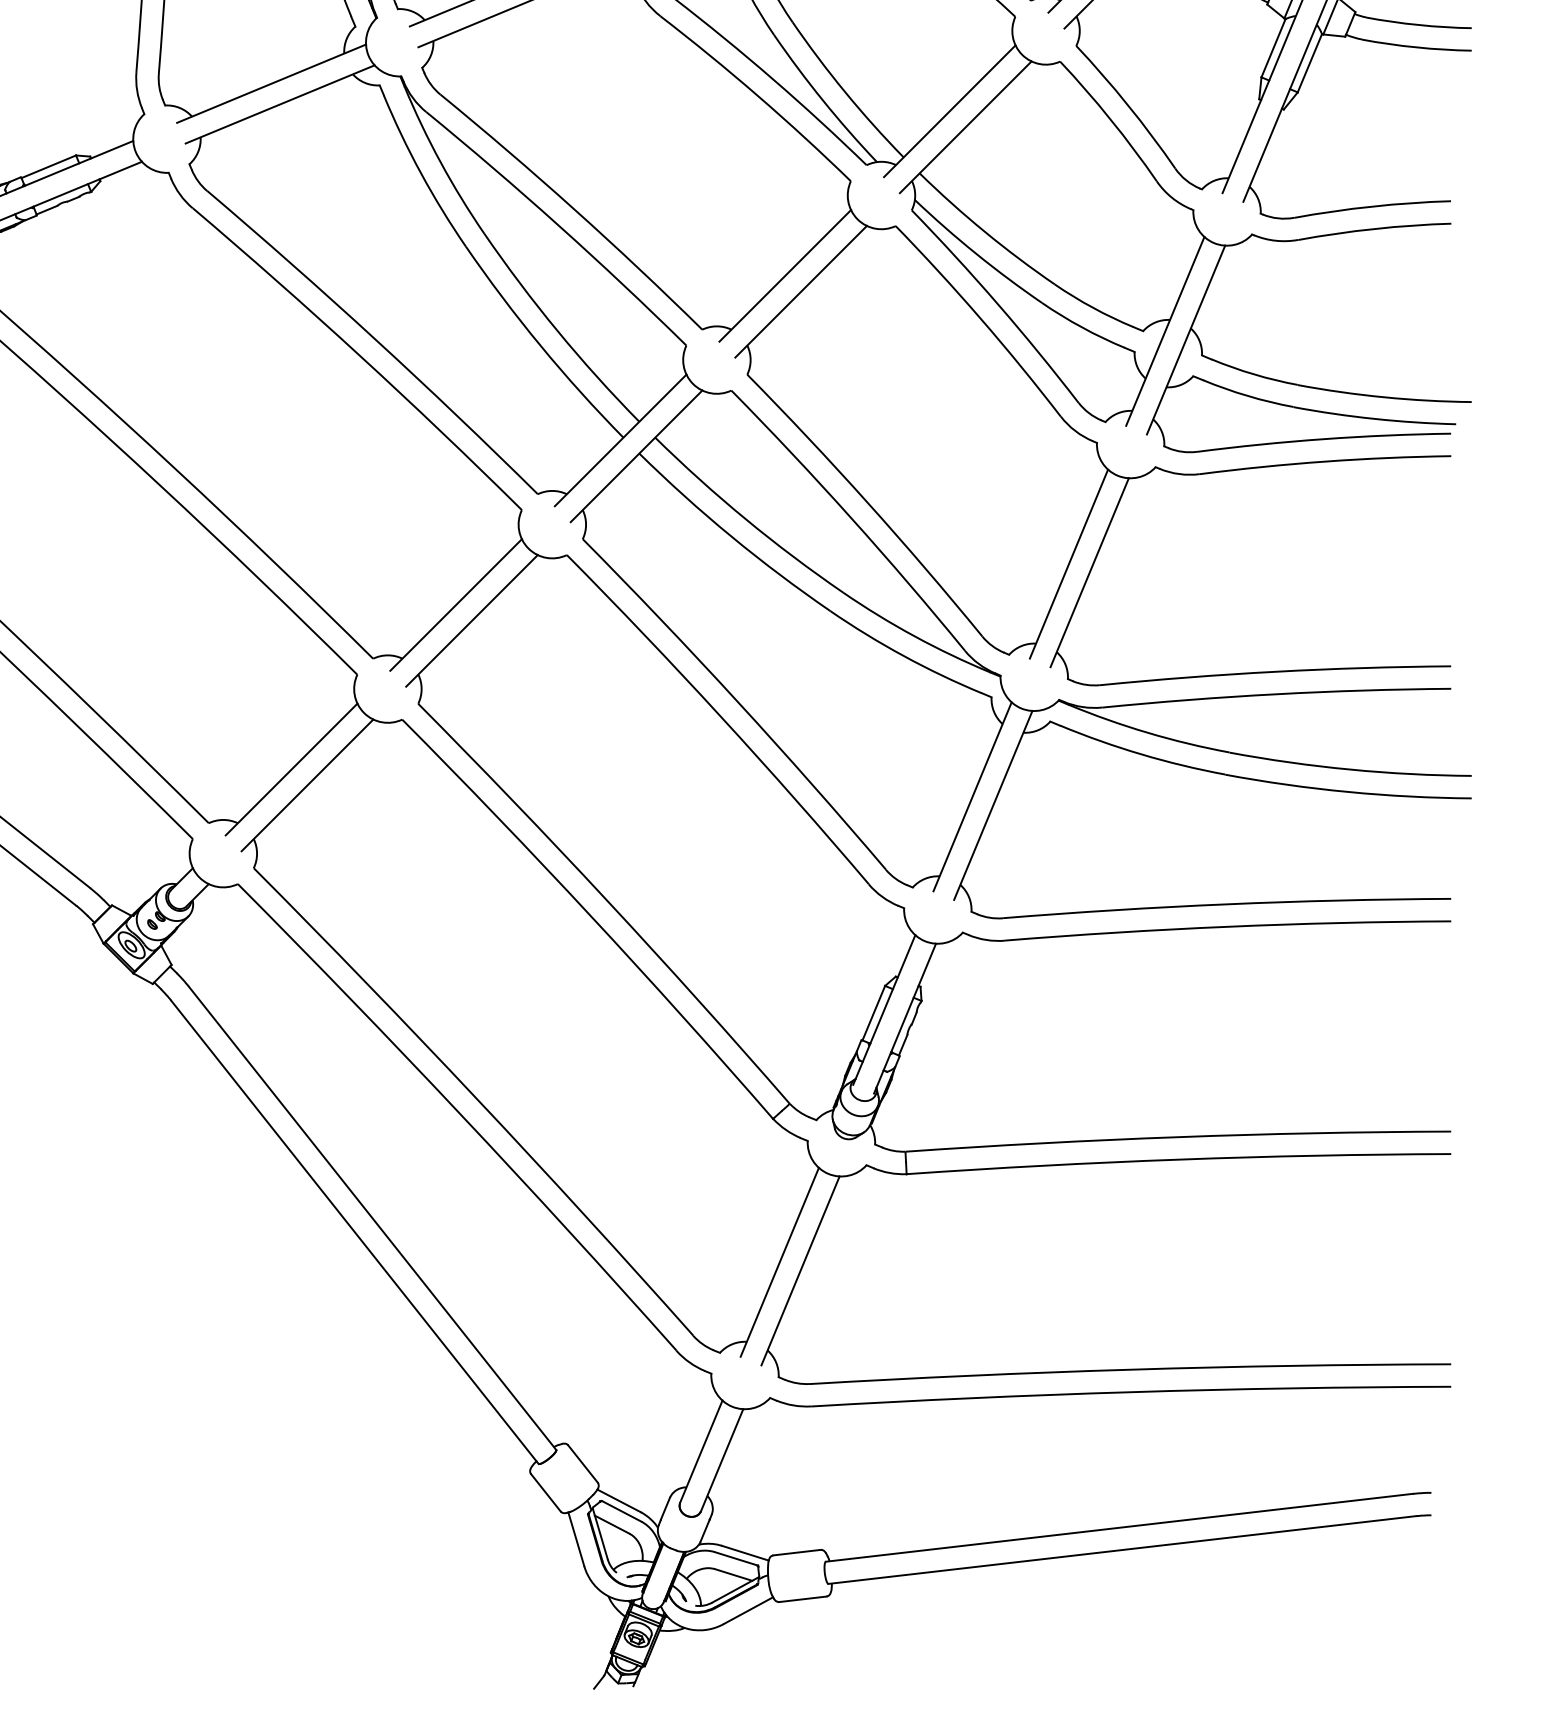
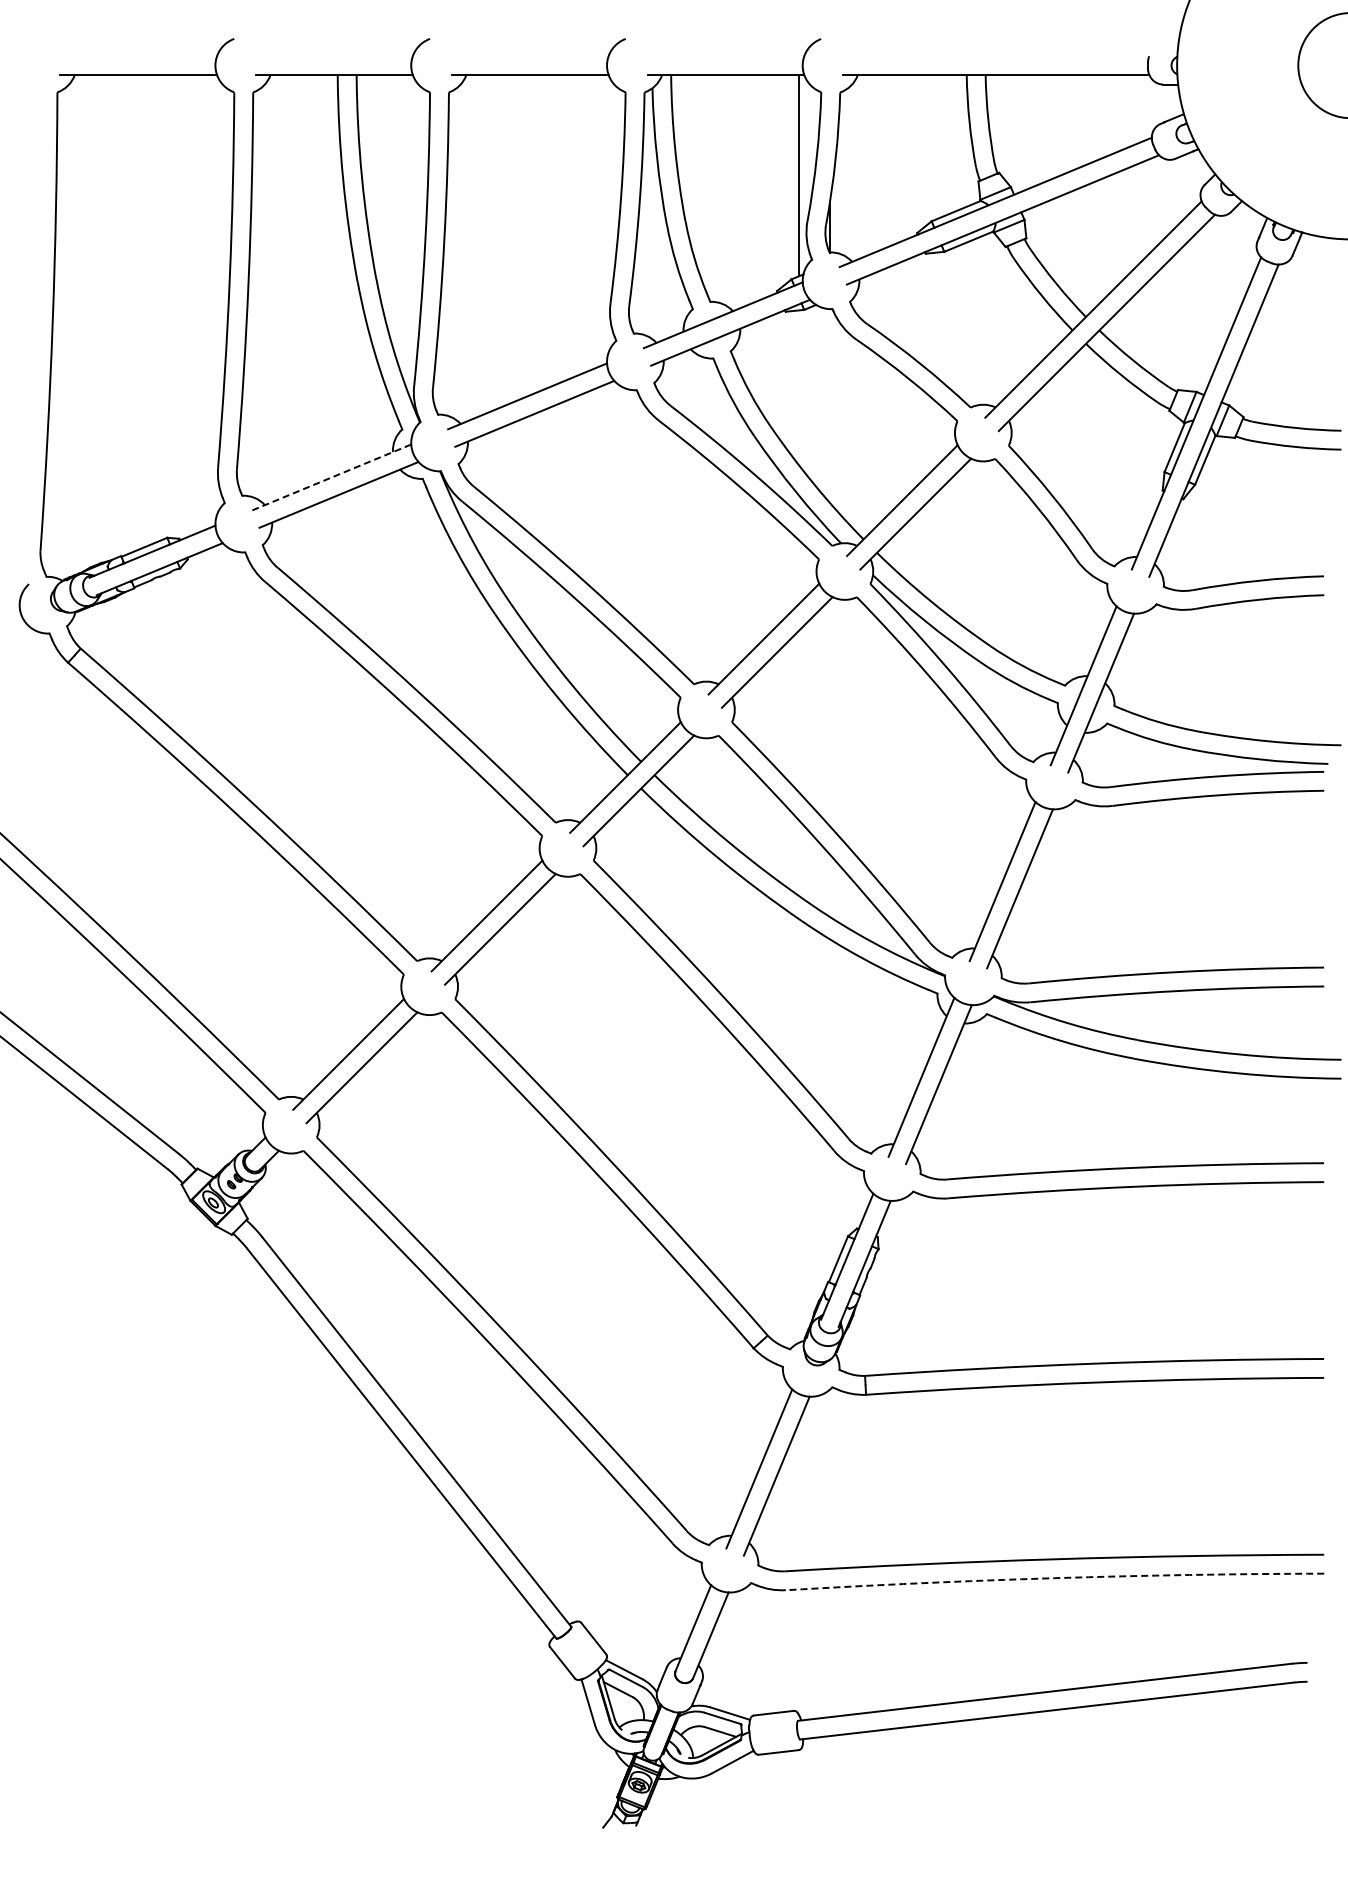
line: (272, 83) -> (332, 477), solid -> dashed
arc: (1130, 1392) -> (1054, 1578), solid -> dashed

